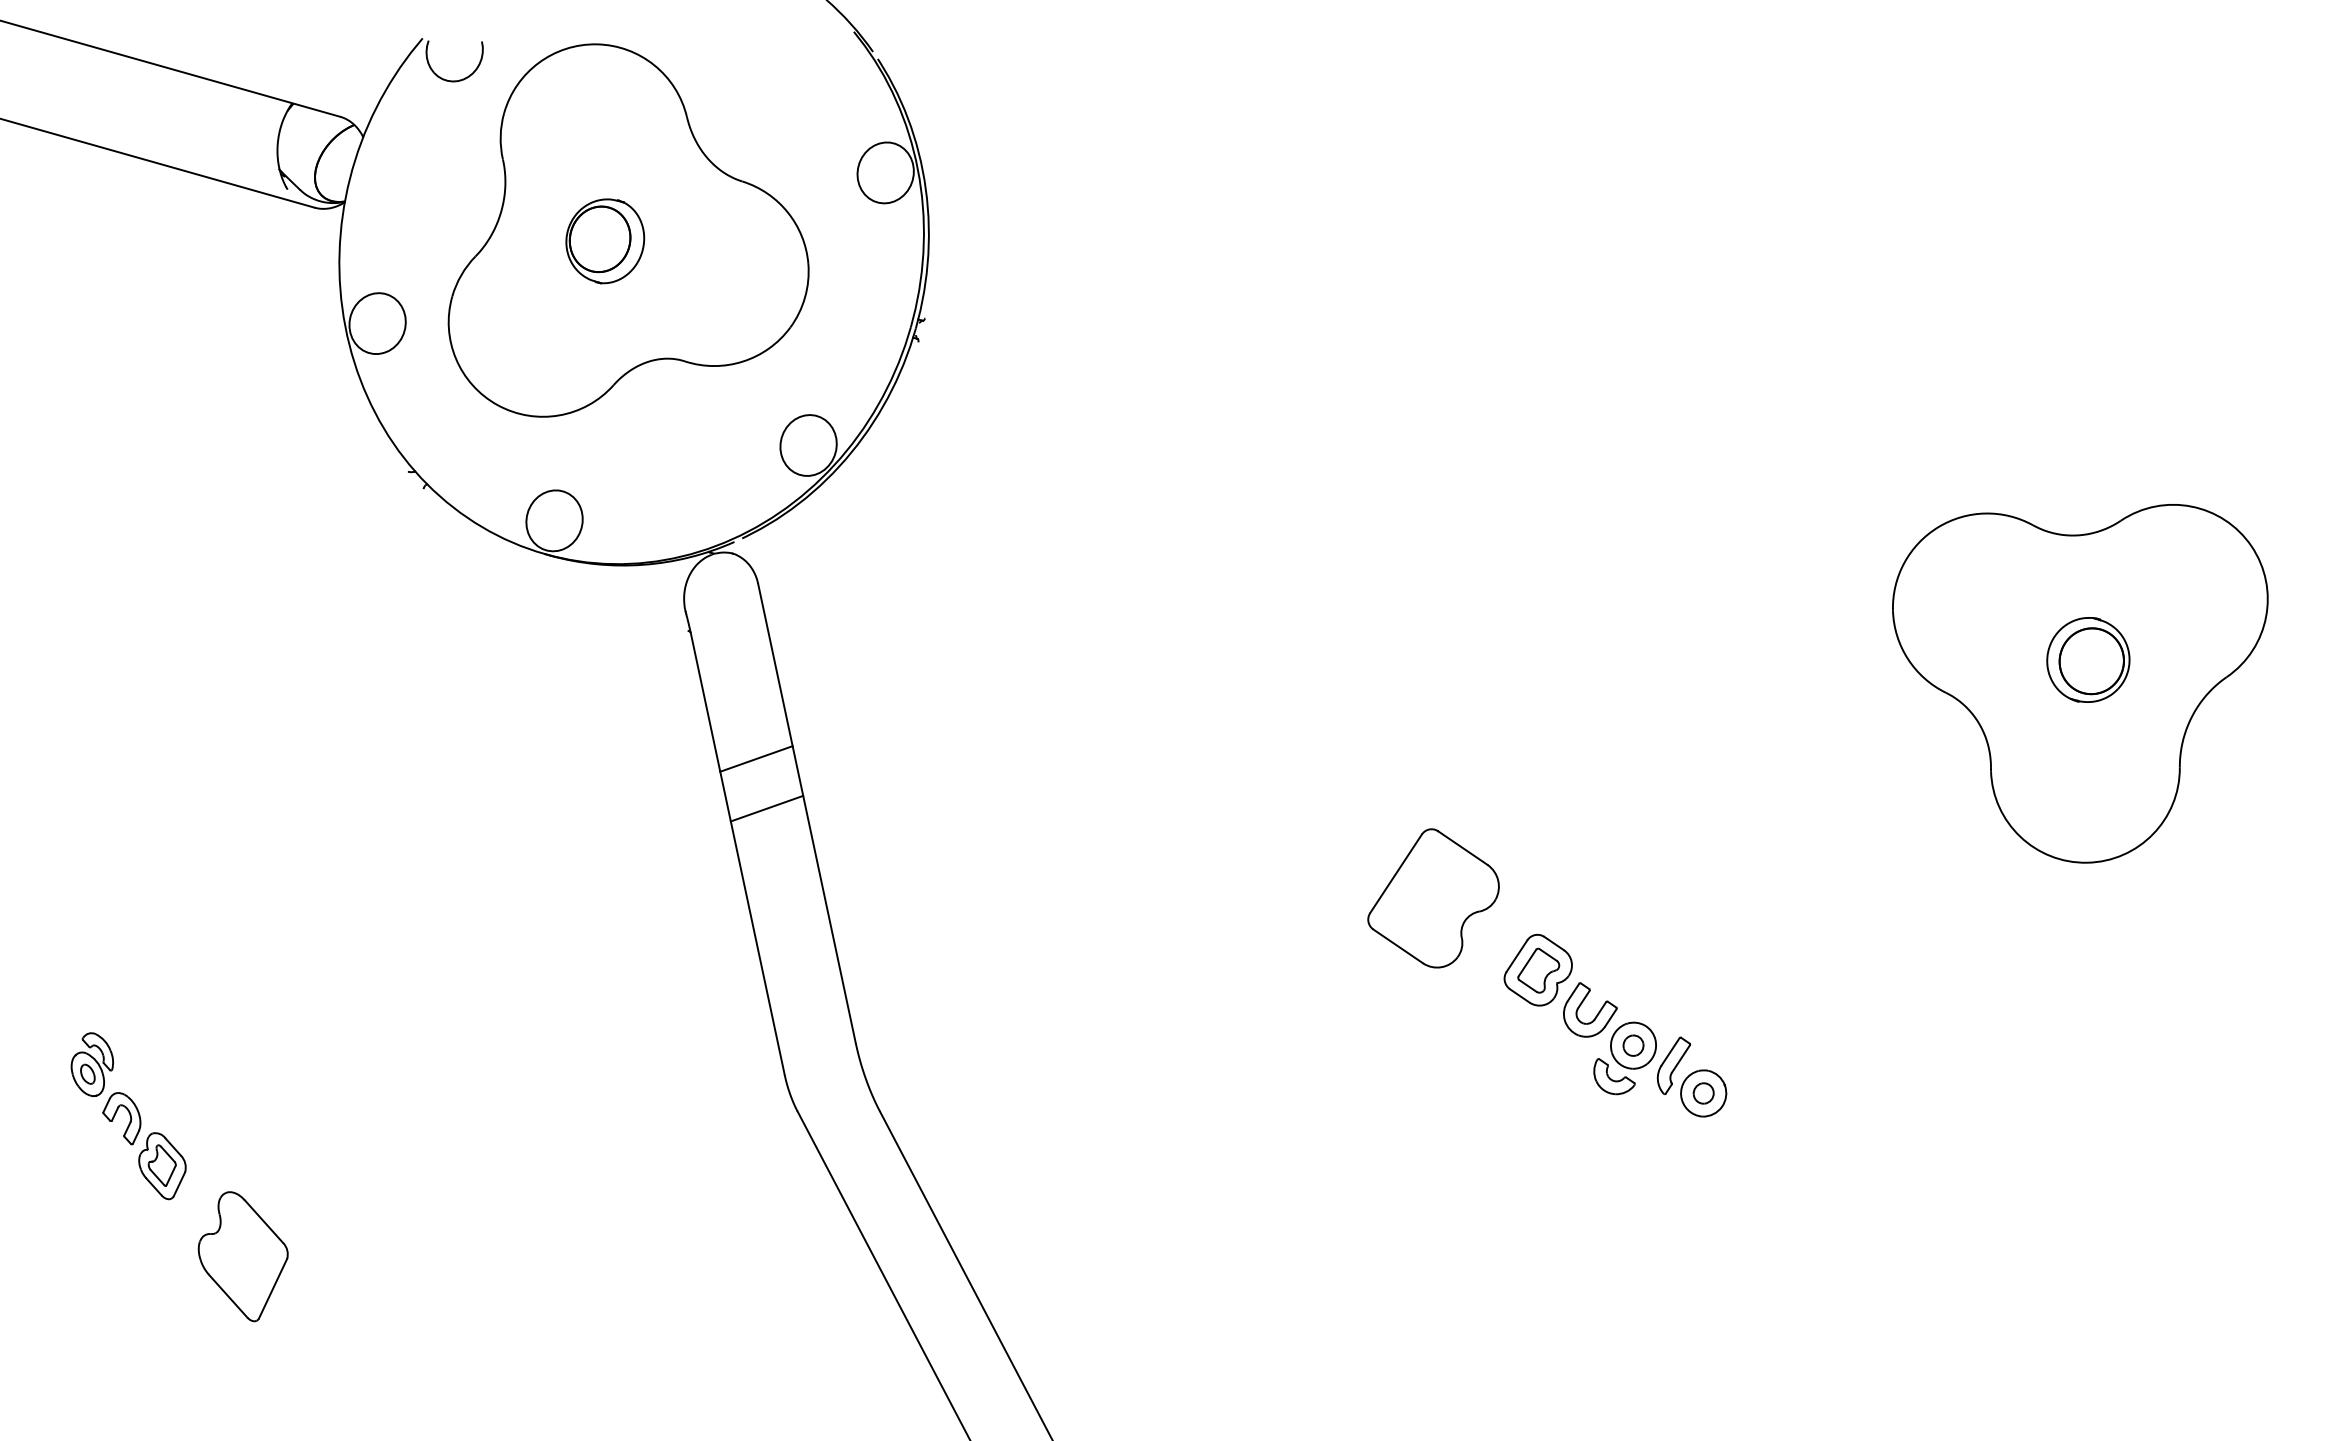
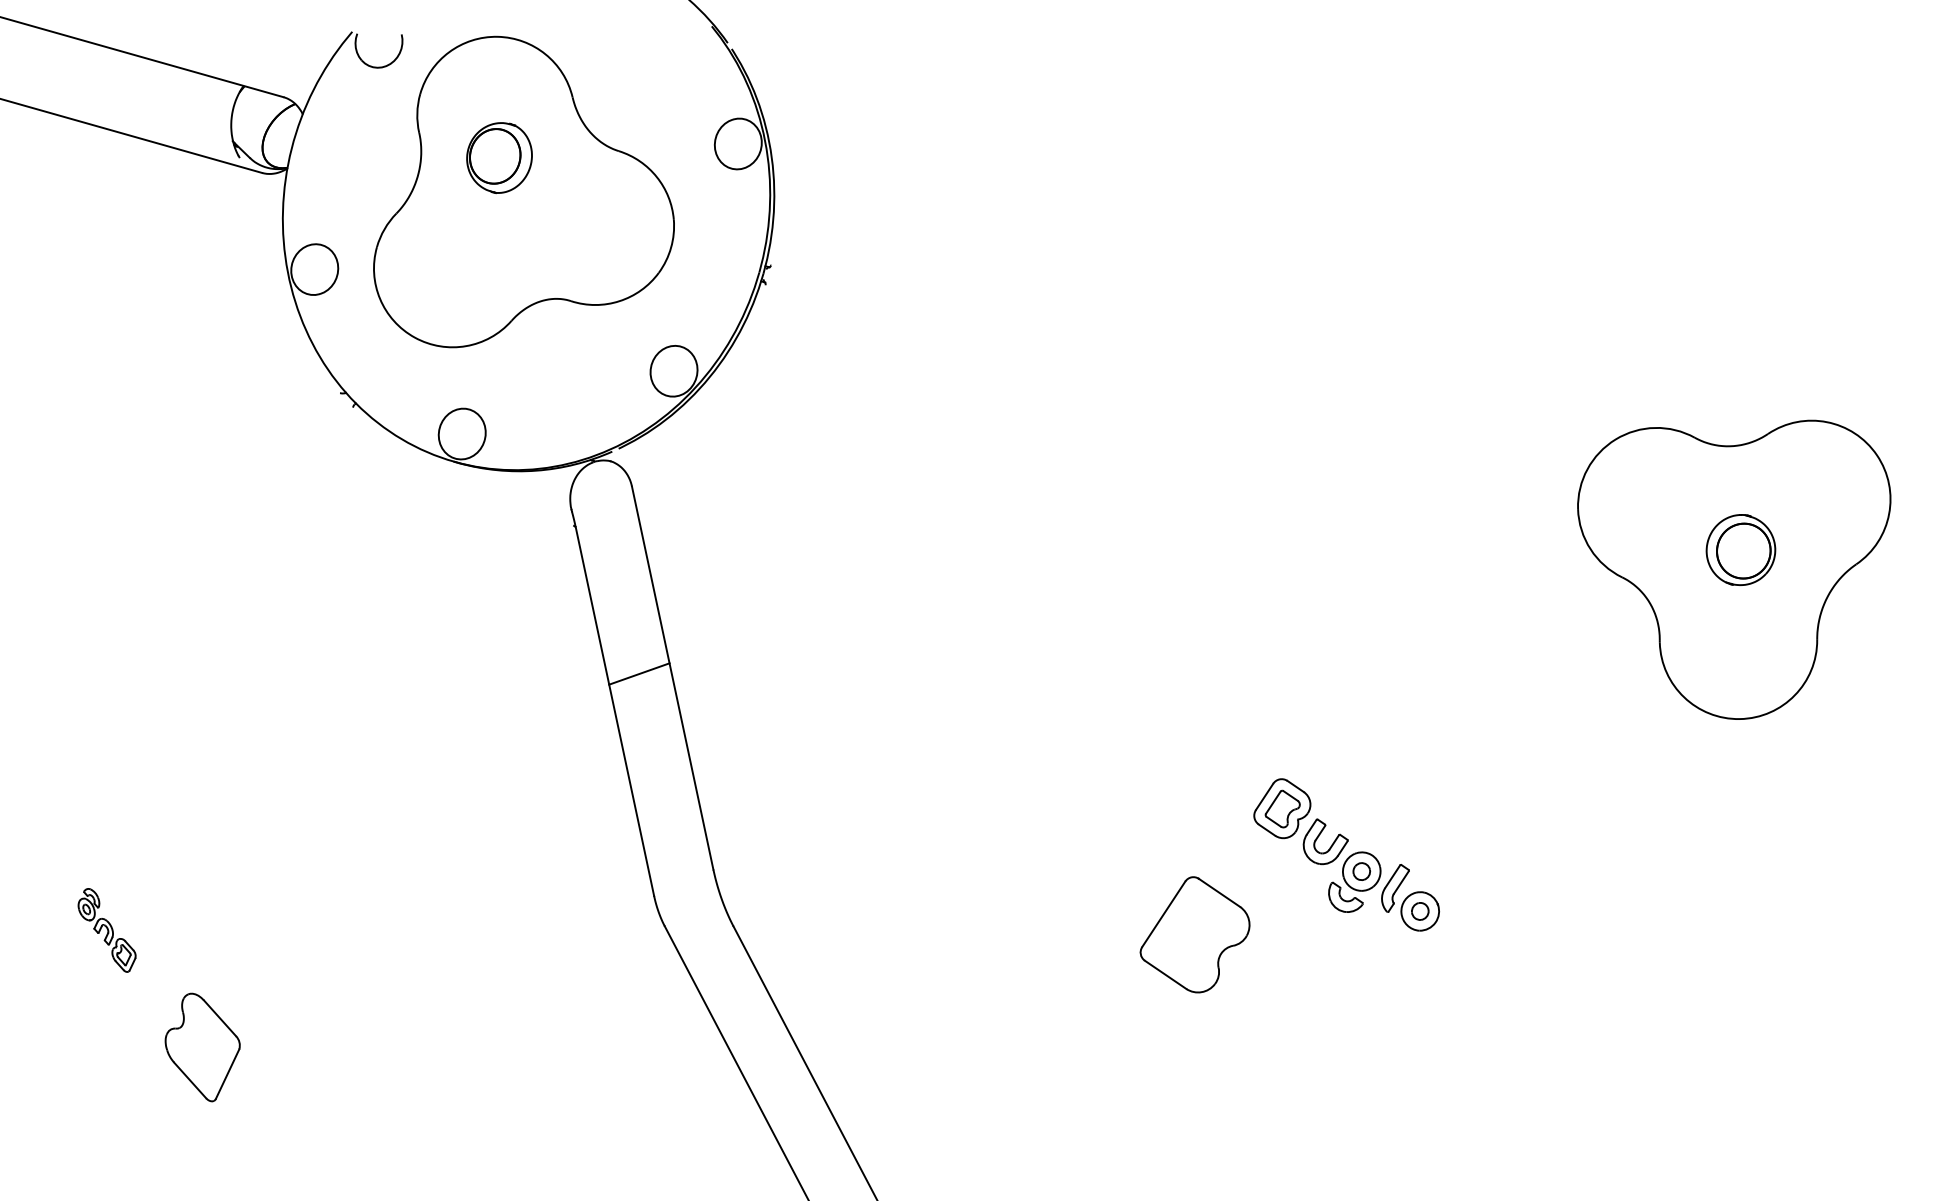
part: (605, 241) -> (499, 158), moved
line: (756, 758) -> (630, 632), removed
part: (1432, 898) -> (1194, 934), moved
part: (127, 1116) -> (106, 930), size x0.6

